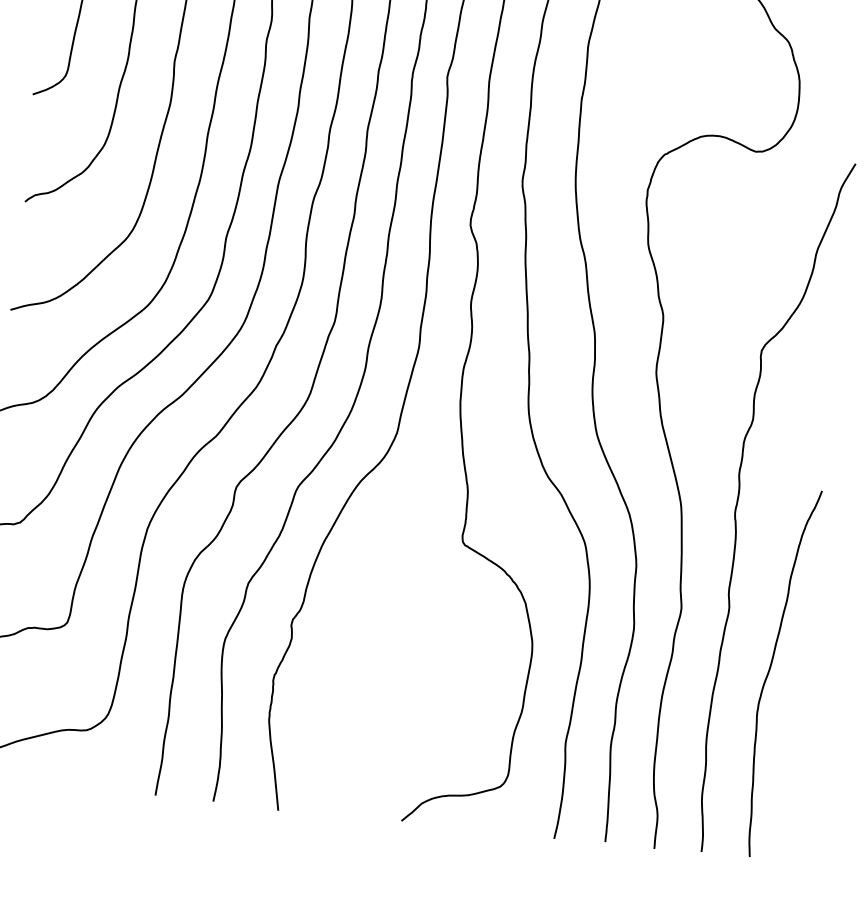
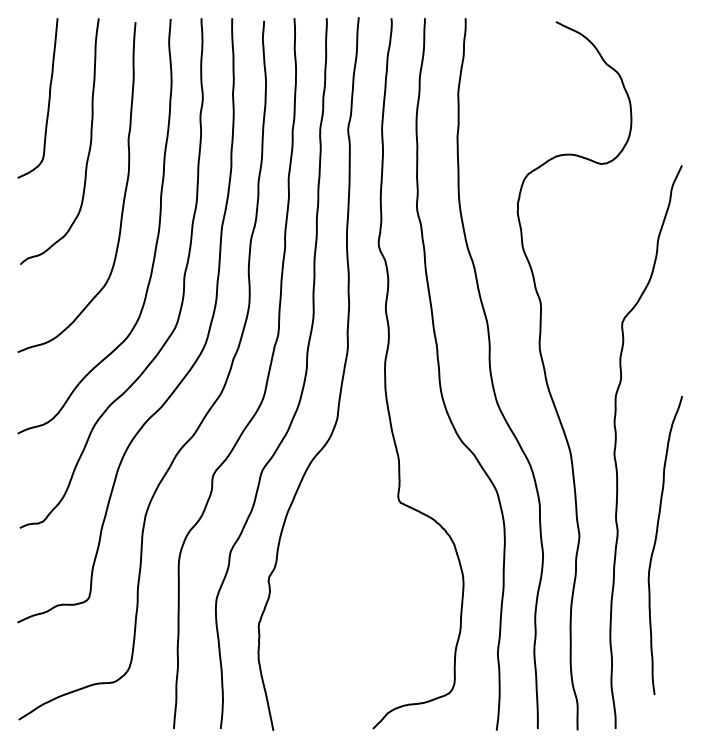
curve: (771, 668) -> (656, 542), moved

